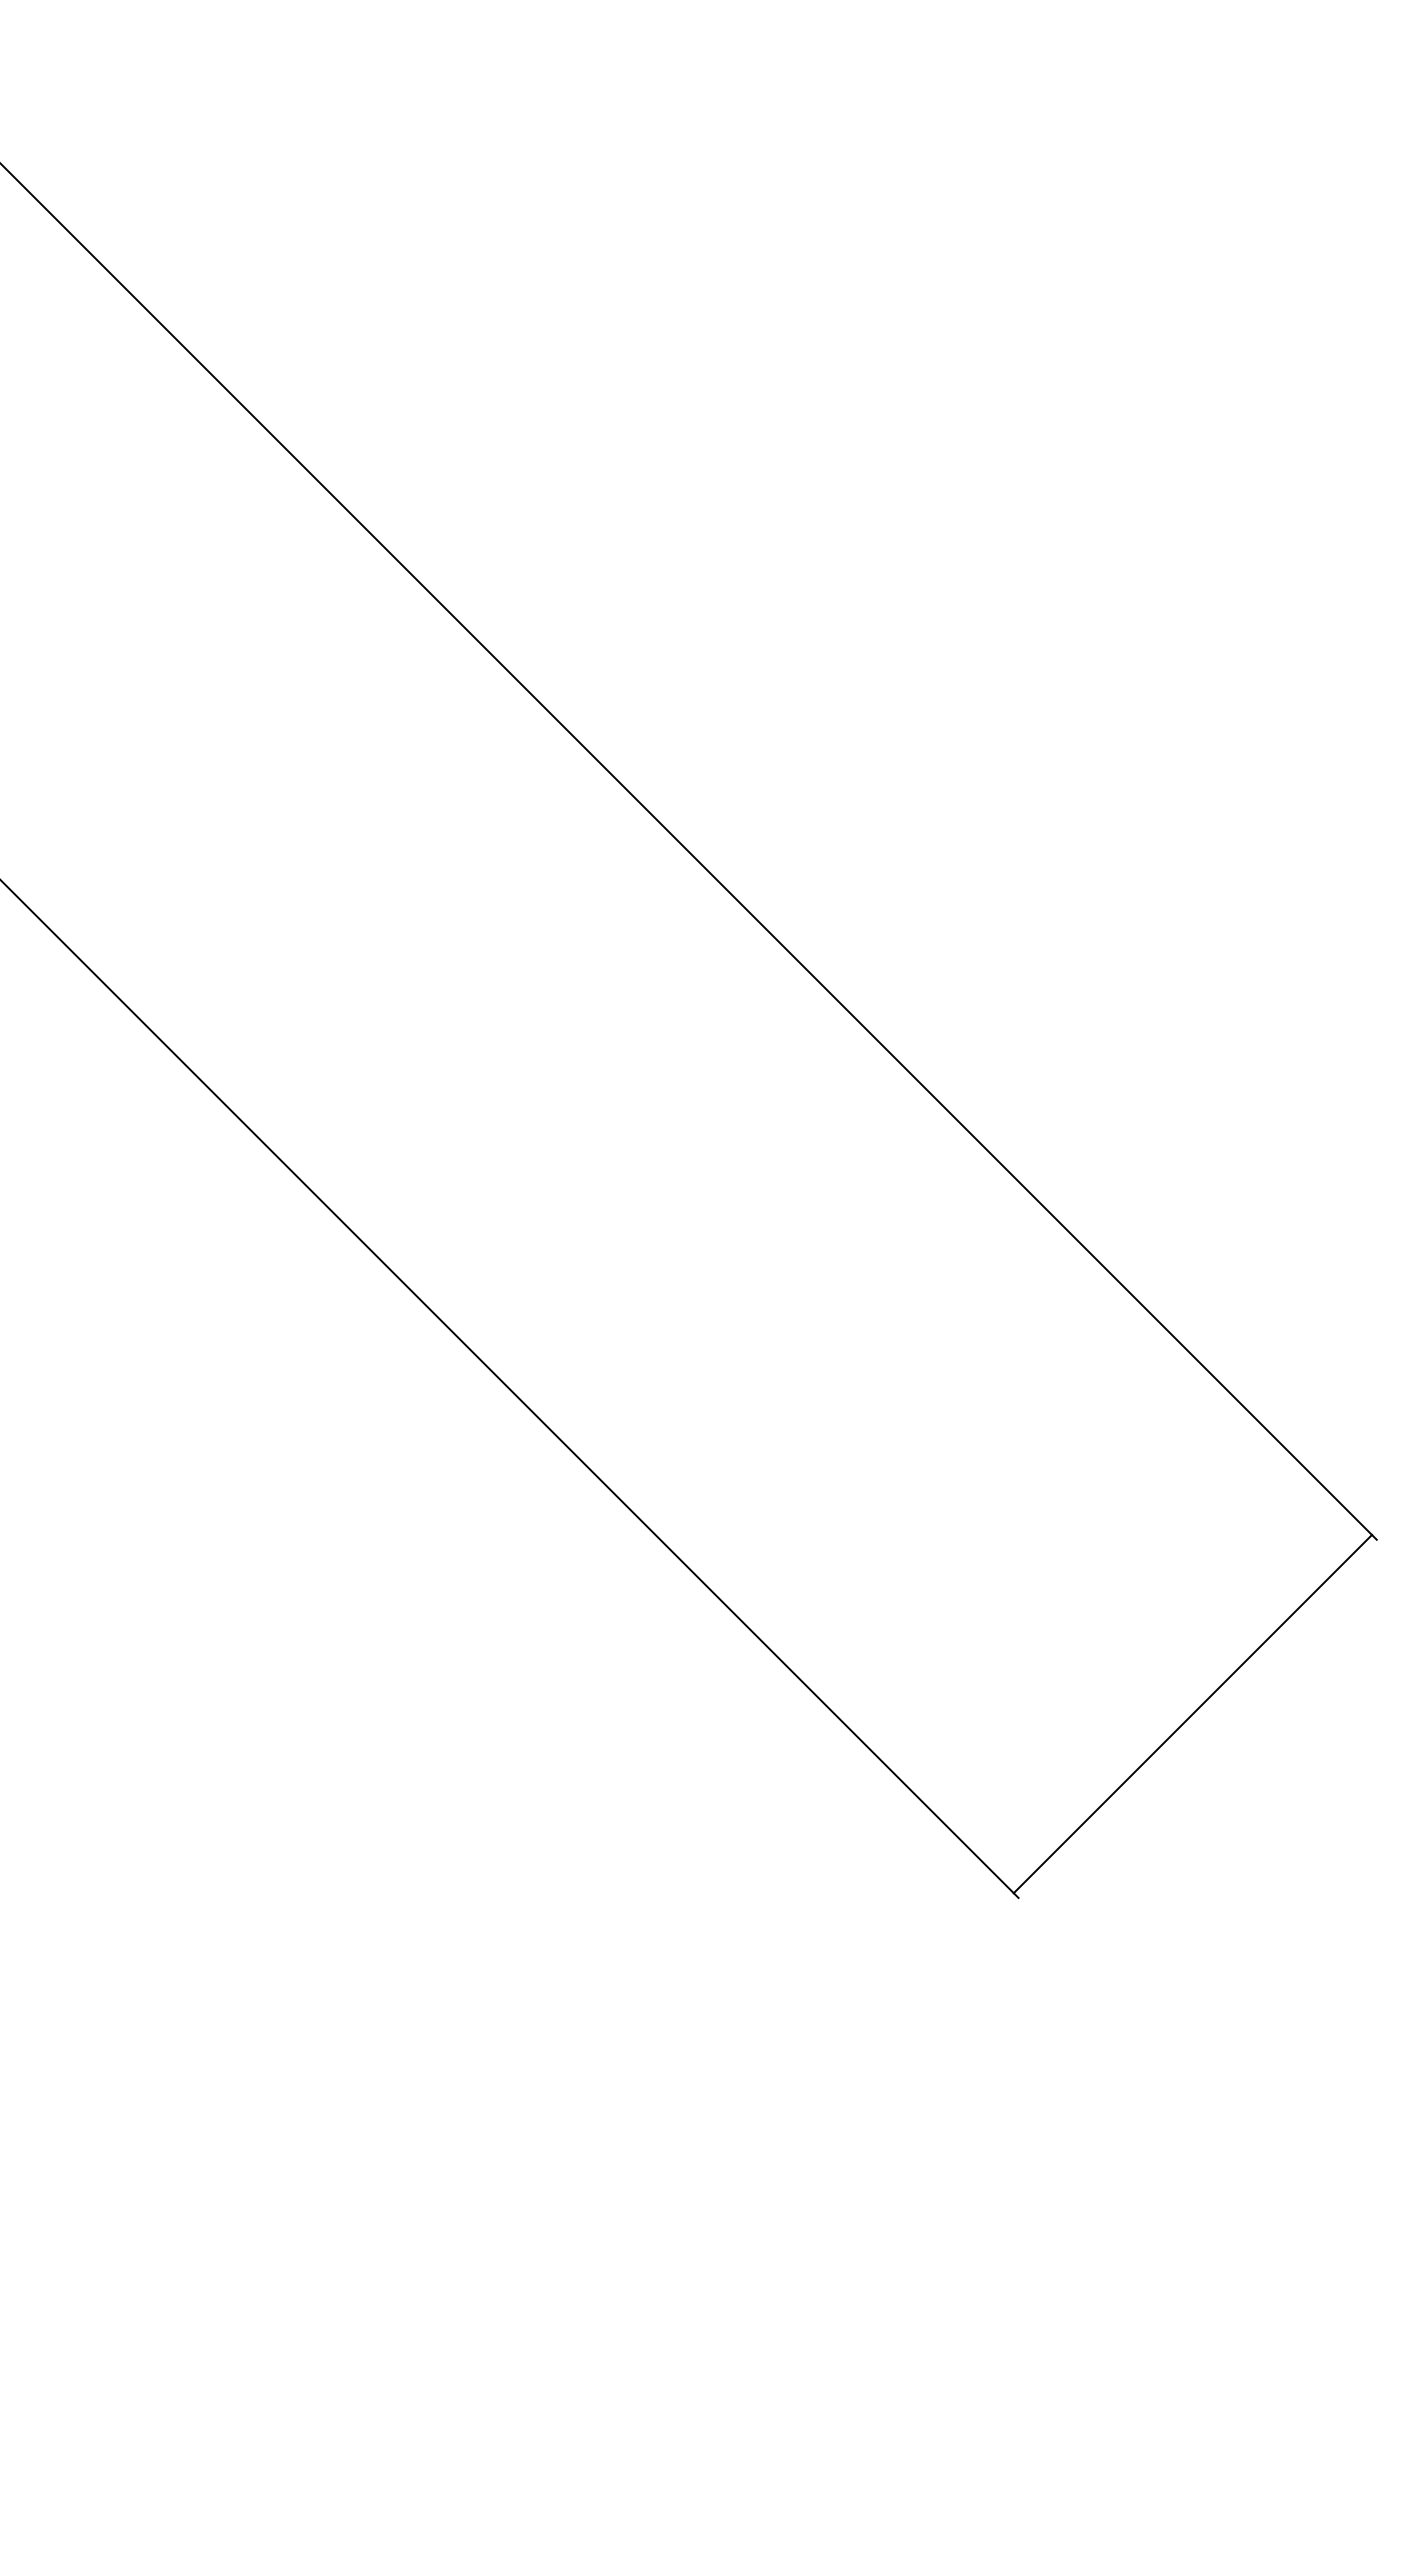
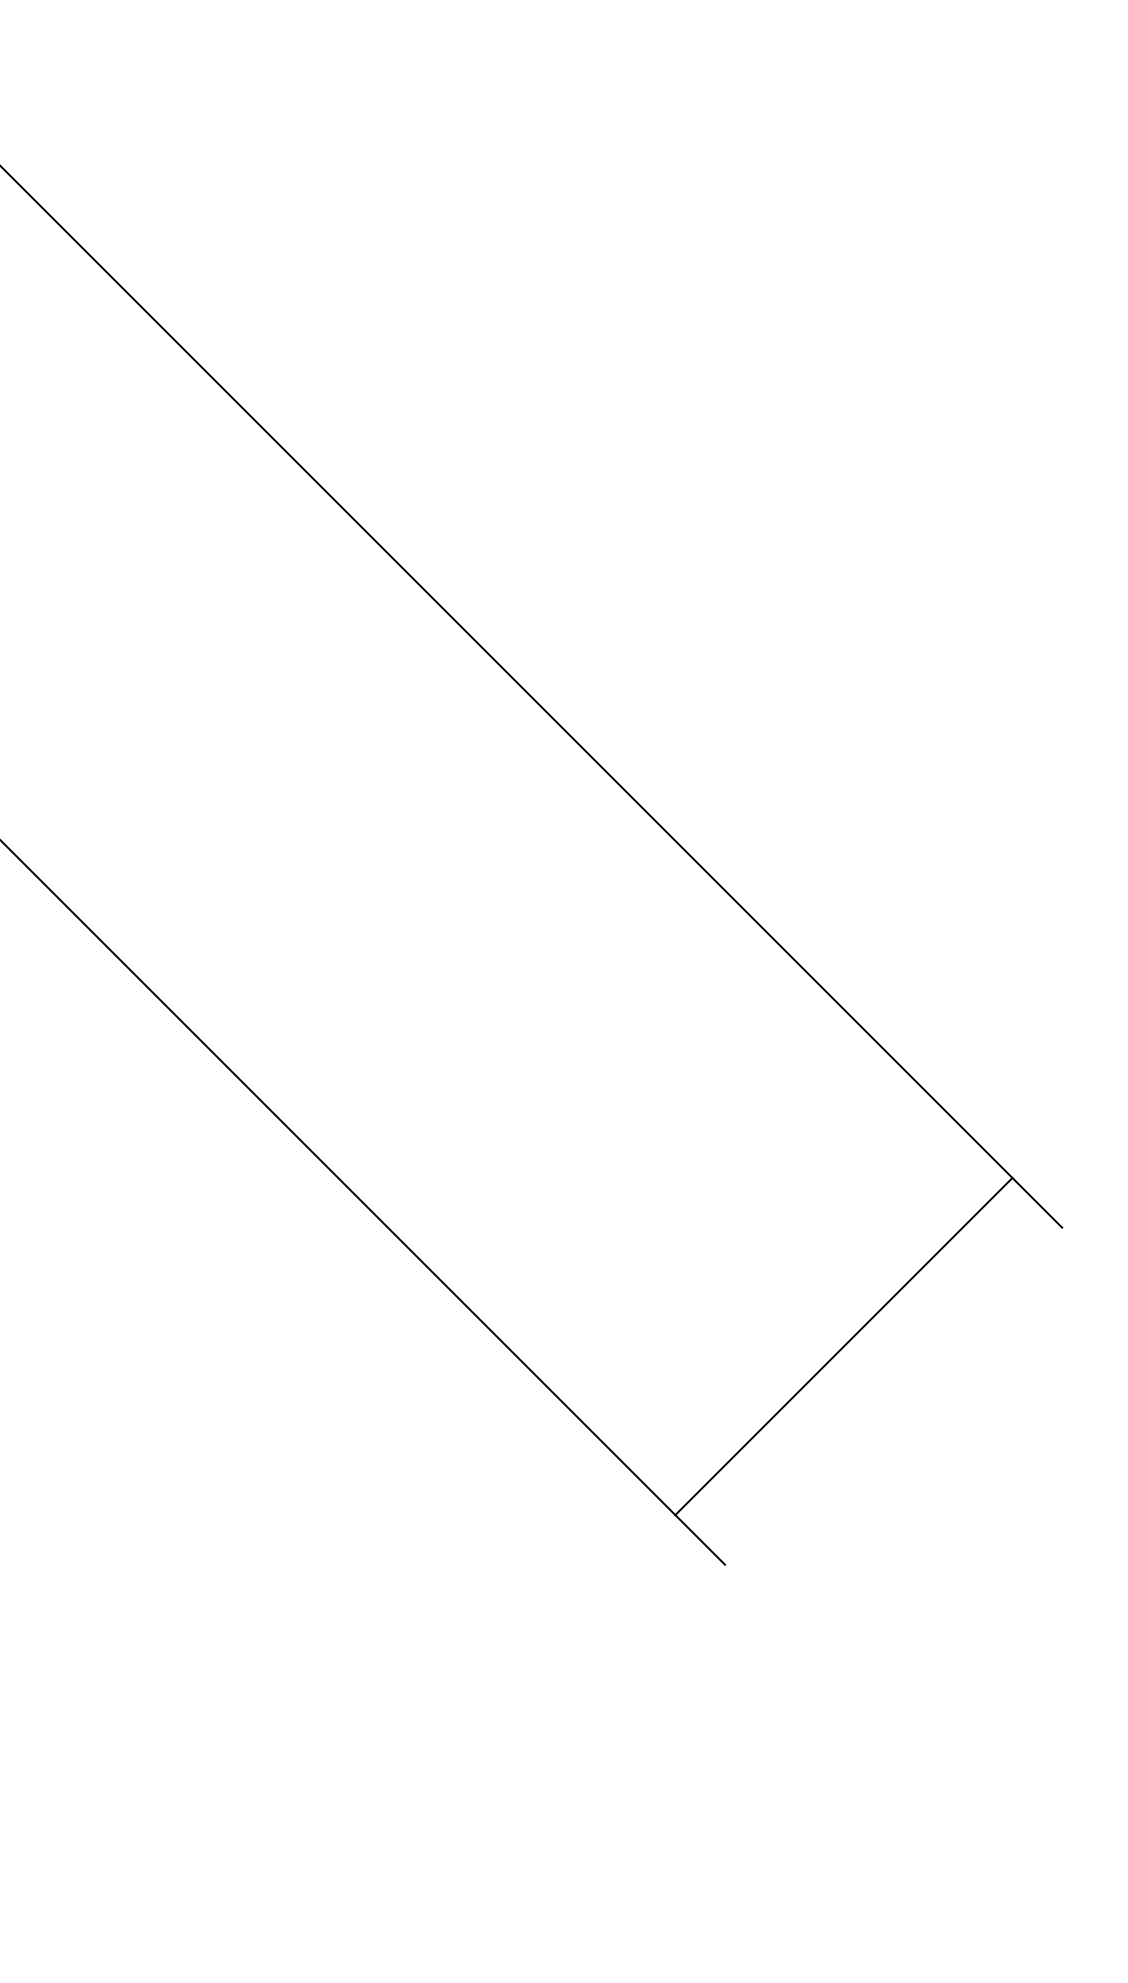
line: (1192, 1713) -> (843, 1345), moved

